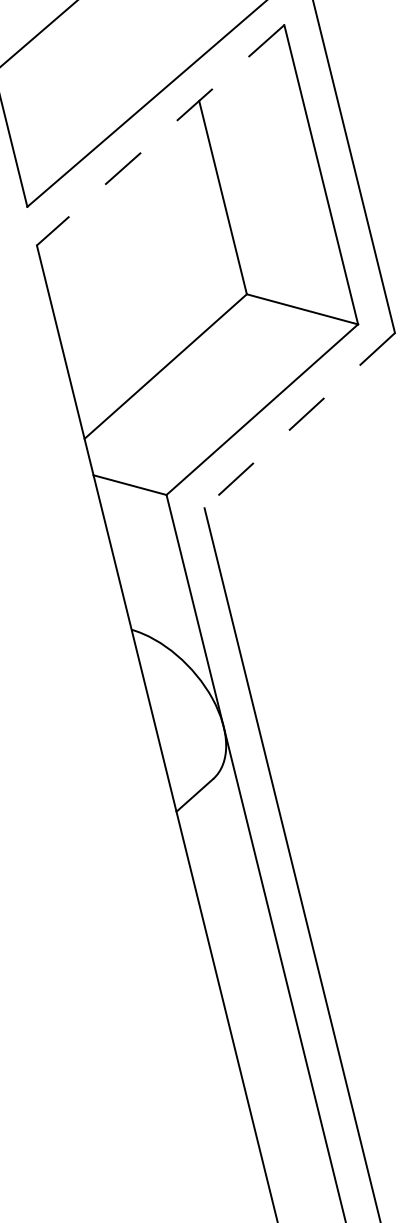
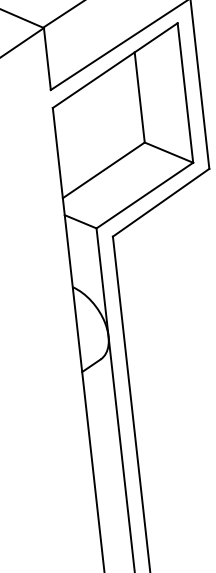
line: (158, 135) -> (114, 65), dashed -> solid
line: (300, 419) -> (161, 202), dashed -> solid

